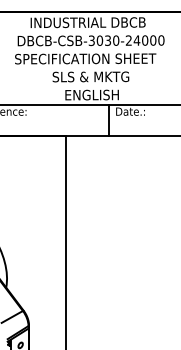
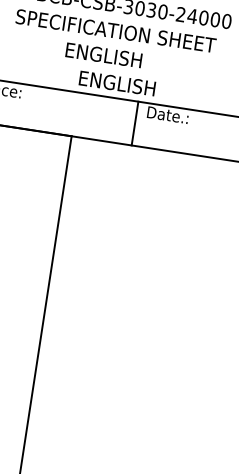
text: (90, 76) -> (119, 56), SLS & MKTG -> ENGLISH

